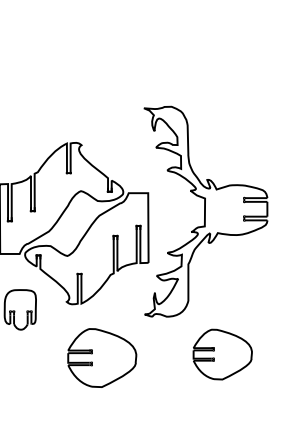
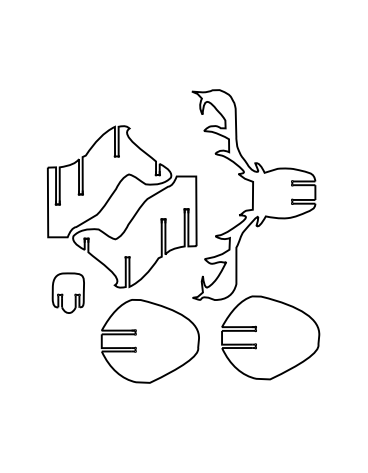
part: (222, 354) -> (270, 337), size x1.67
part: (101, 358) -> (149, 341), size x1.43

